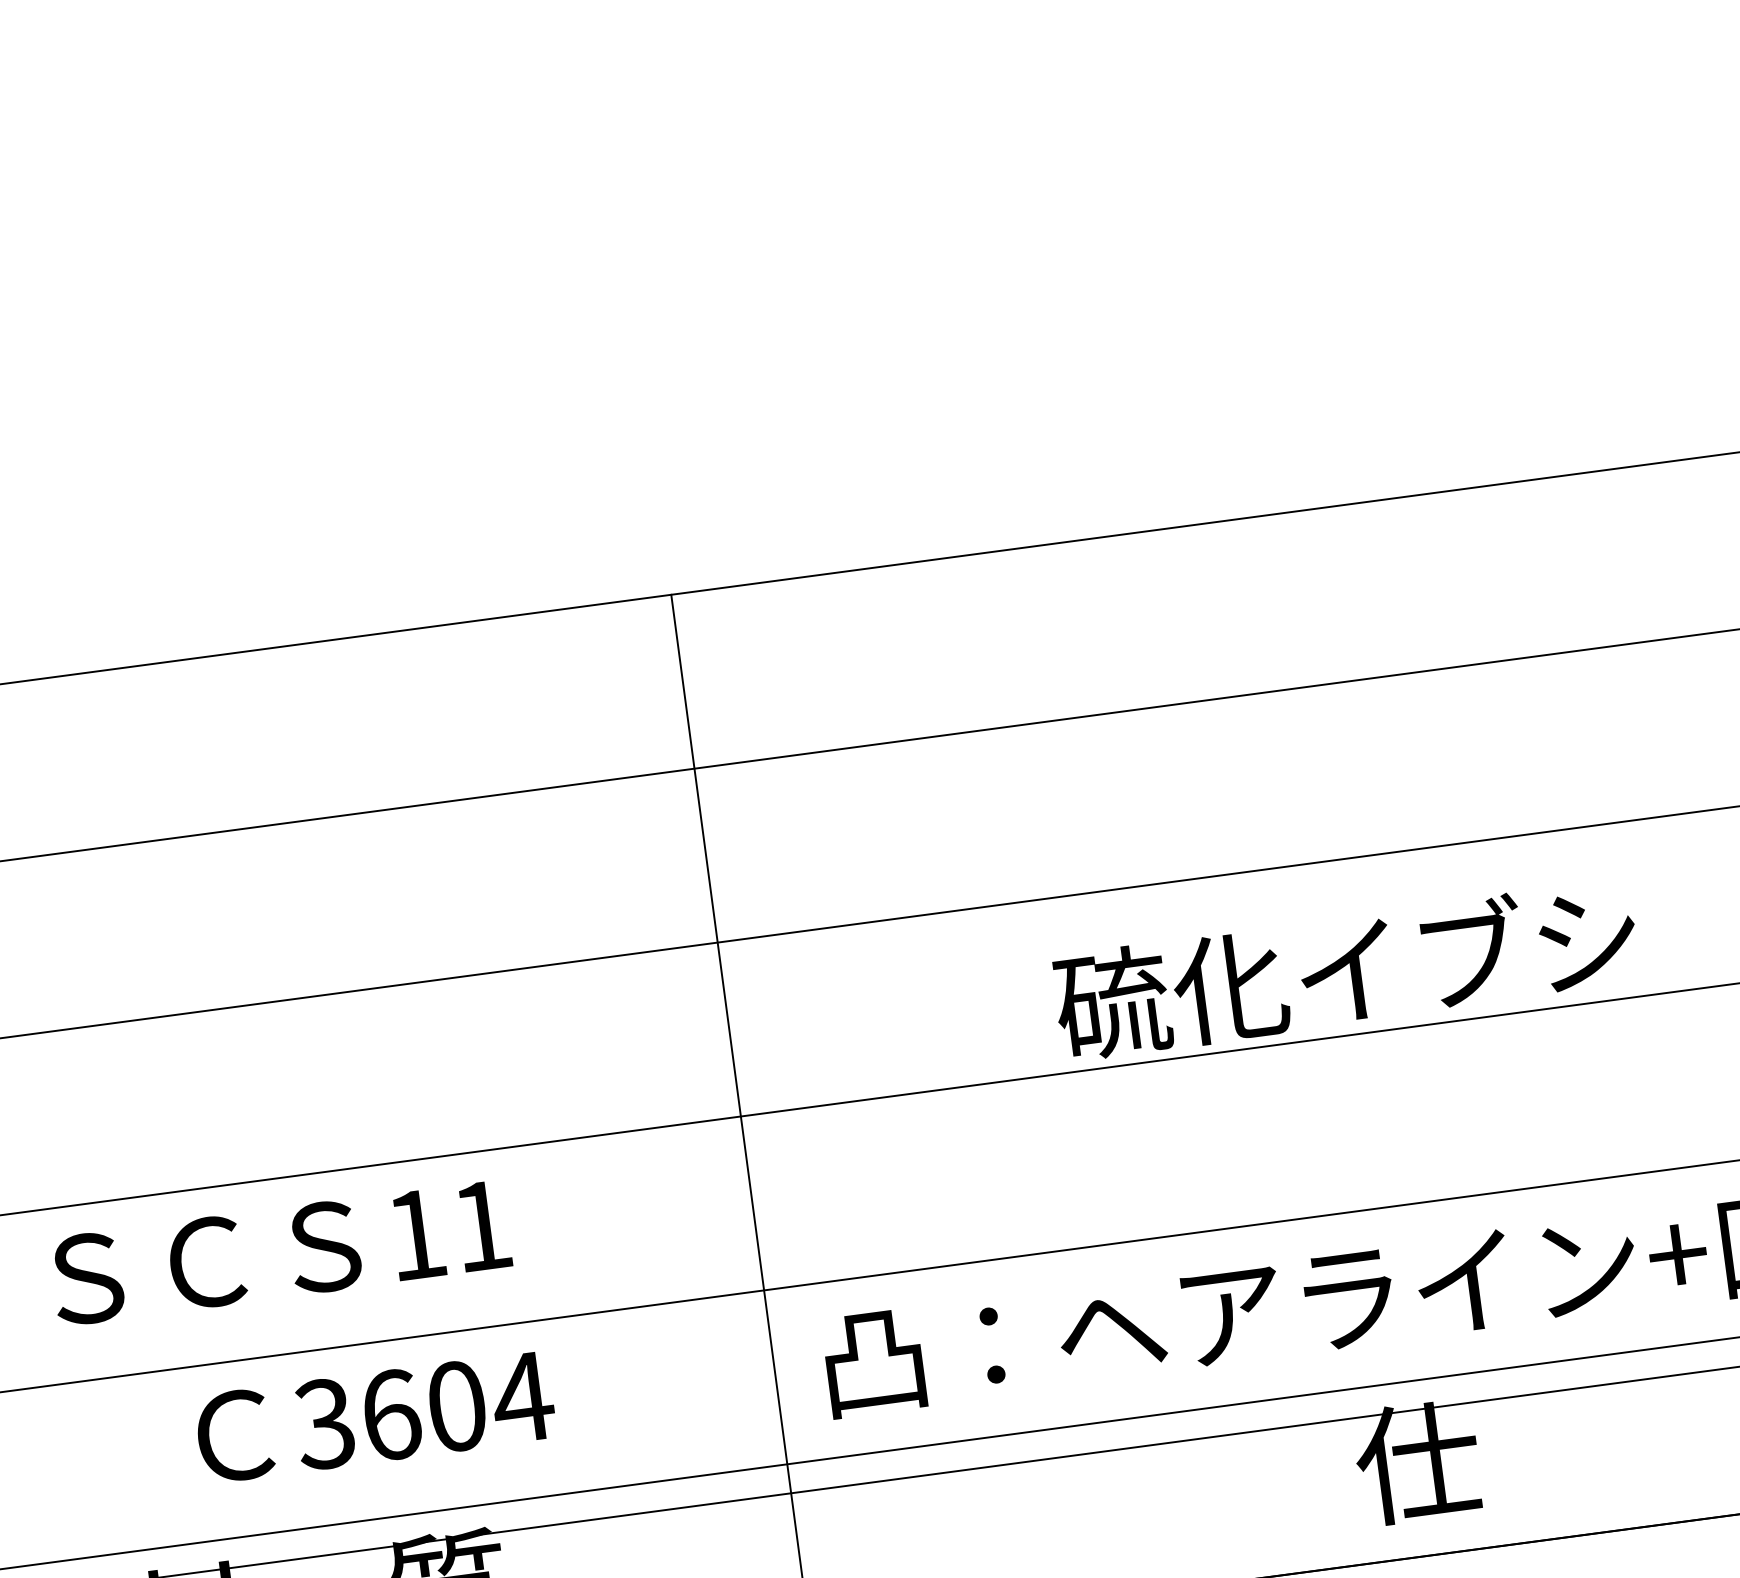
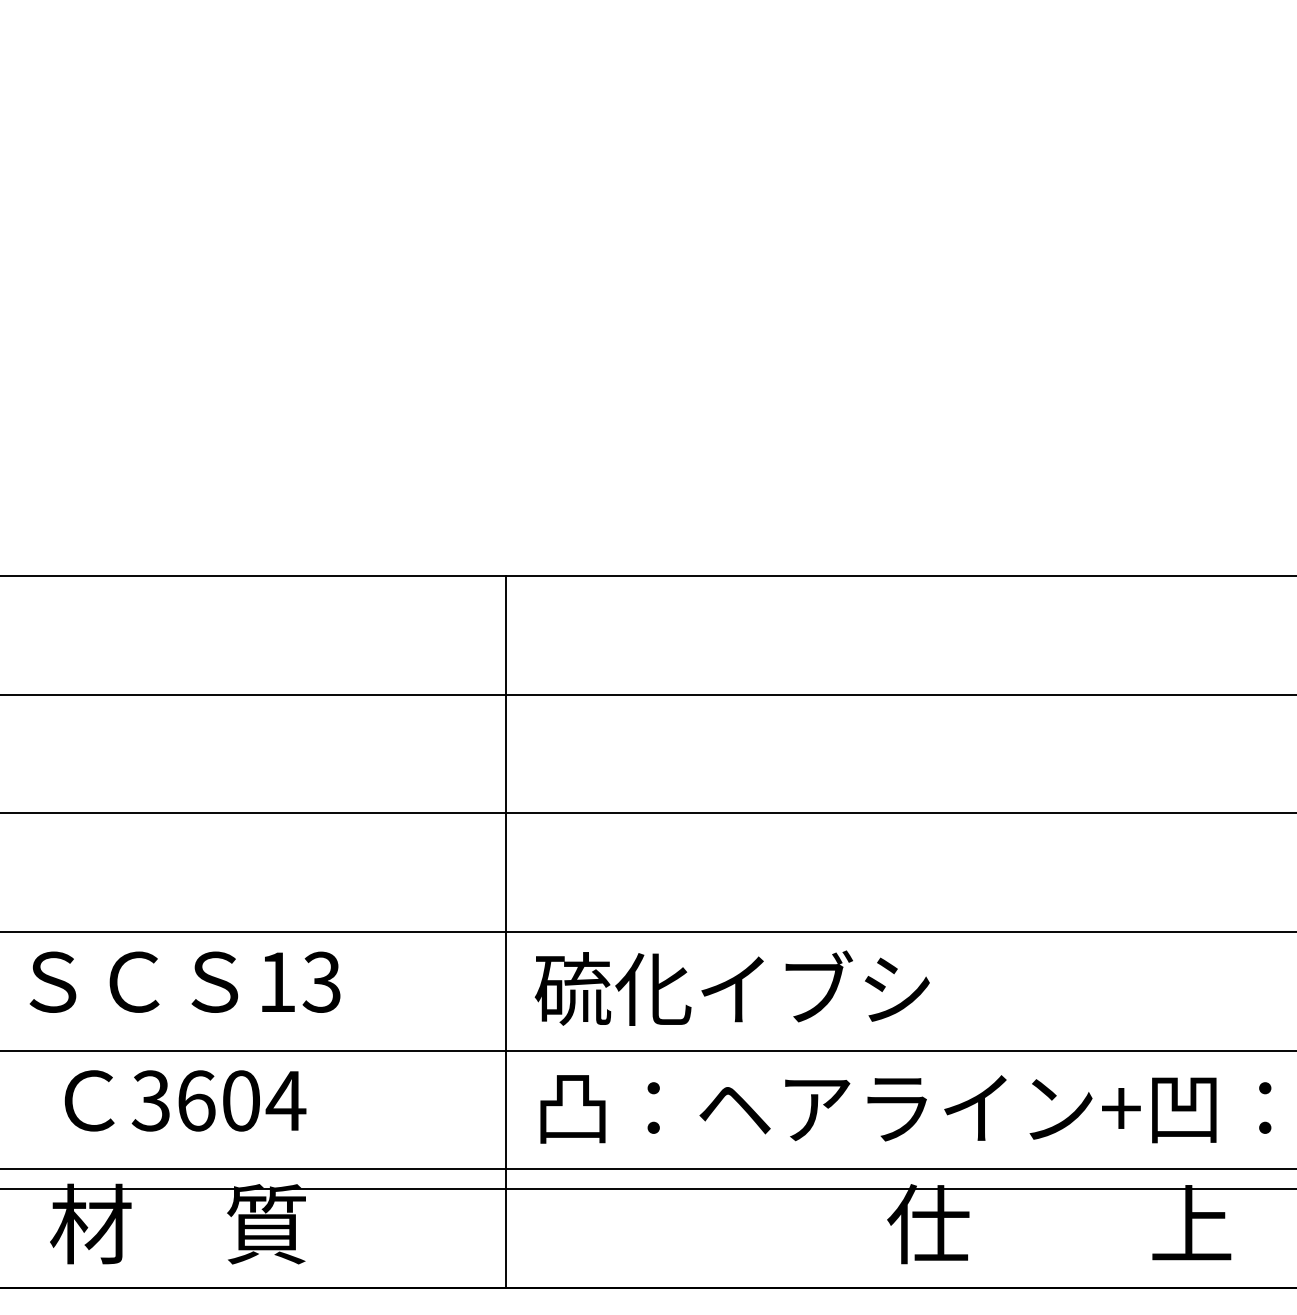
text: (1344, 969) -> (731, 987), moved
text: (480, 1225) -> (321, 981), 11 -> 13
text: (375, 1416) -> (185, 1100), moved

